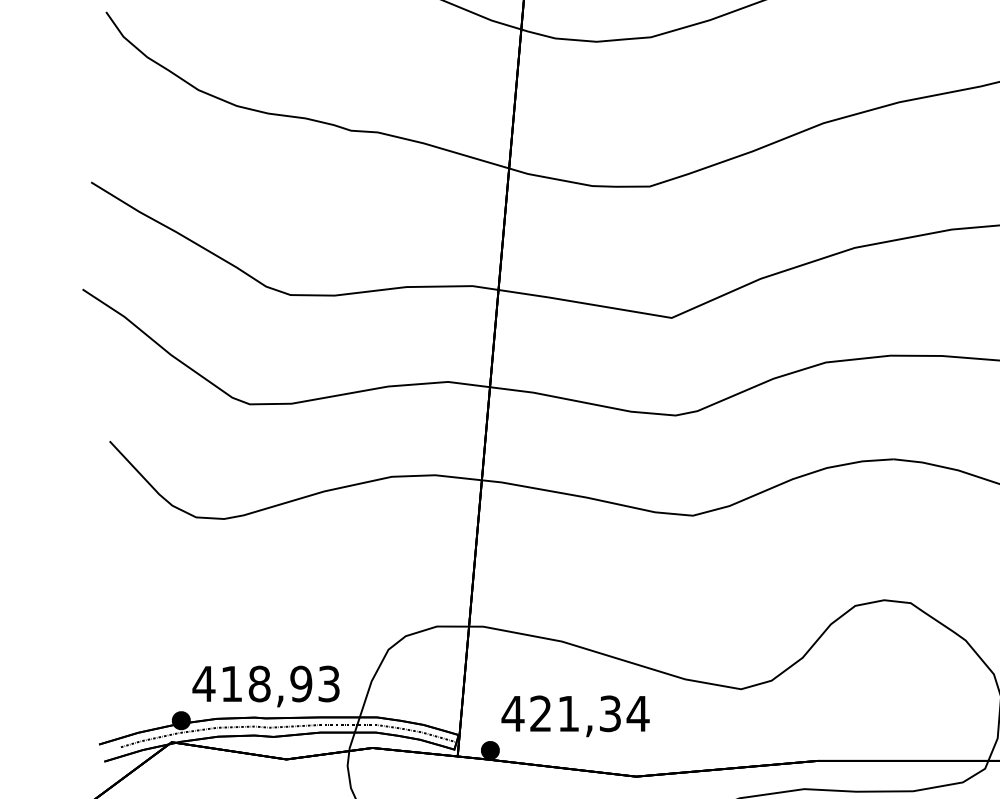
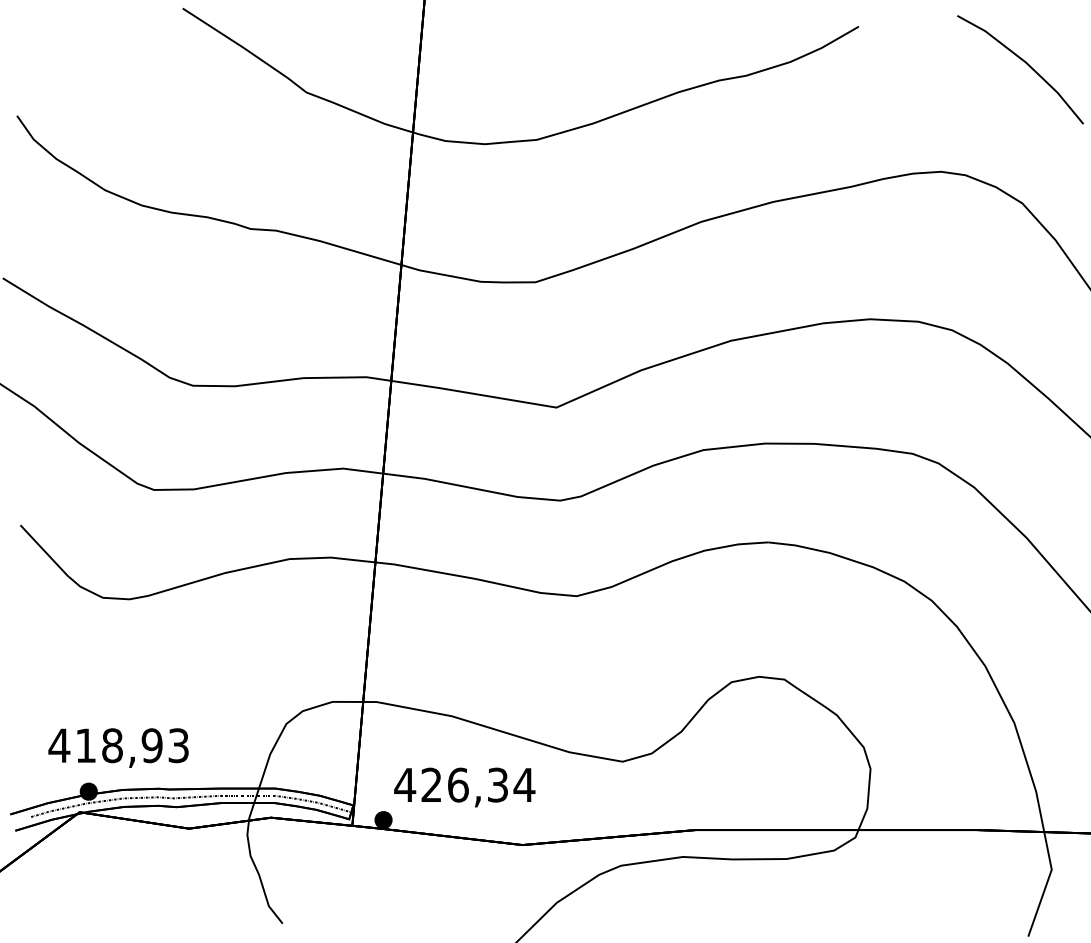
text: (265, 685) -> (118, 747), moved
text: (568, 713) -> (458, 784), 421,34 -> 426,34

